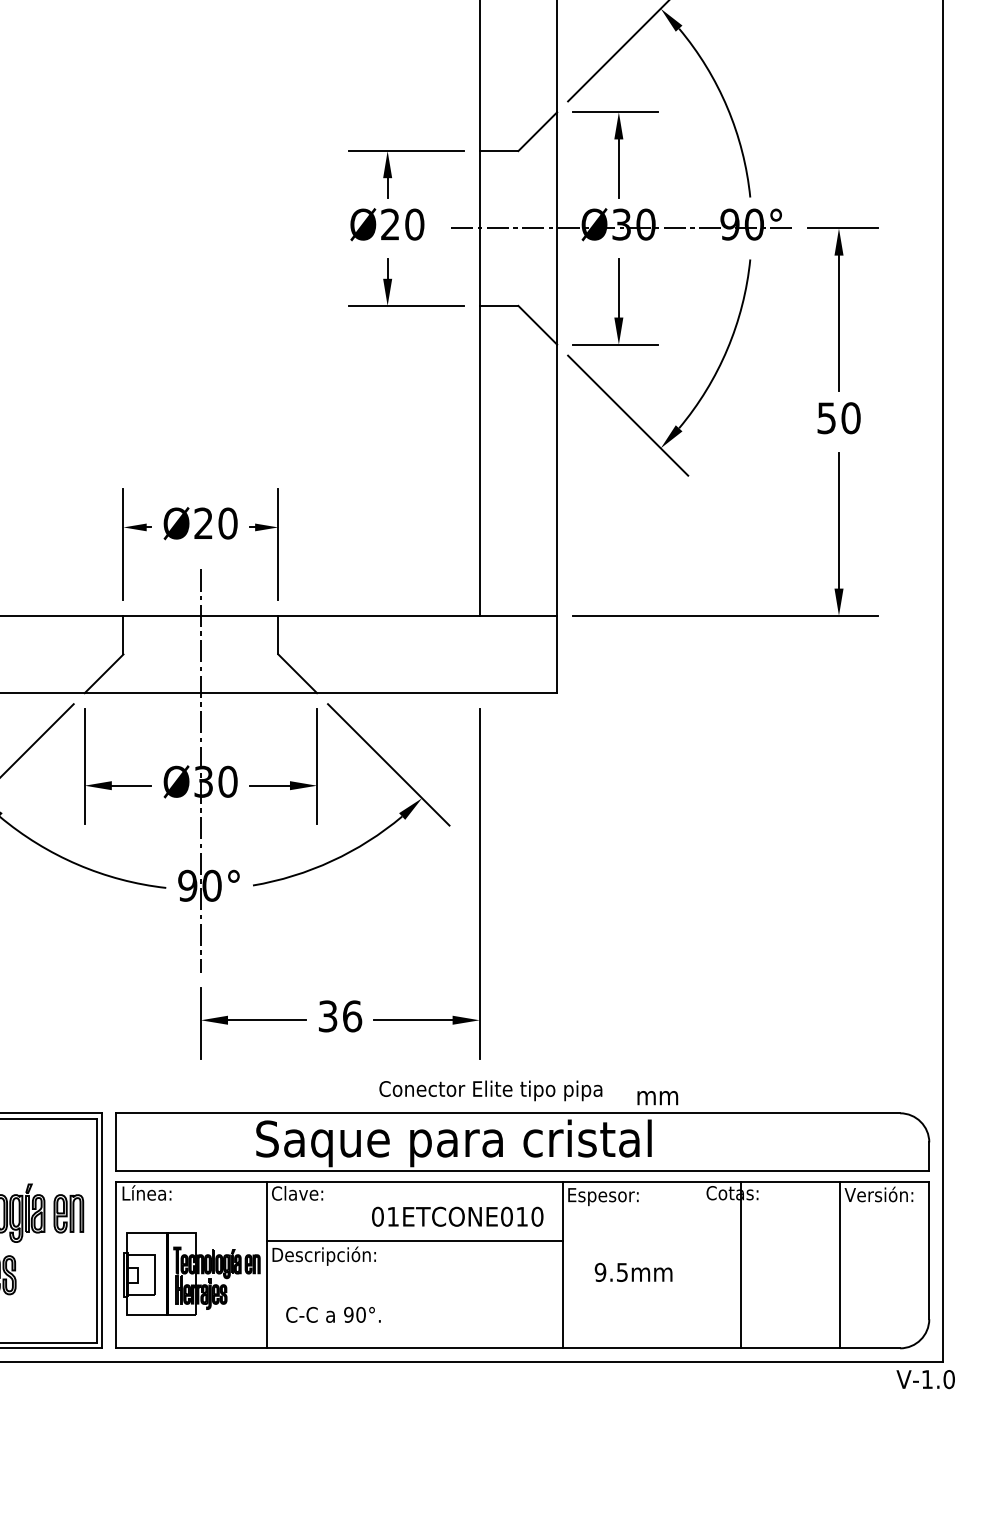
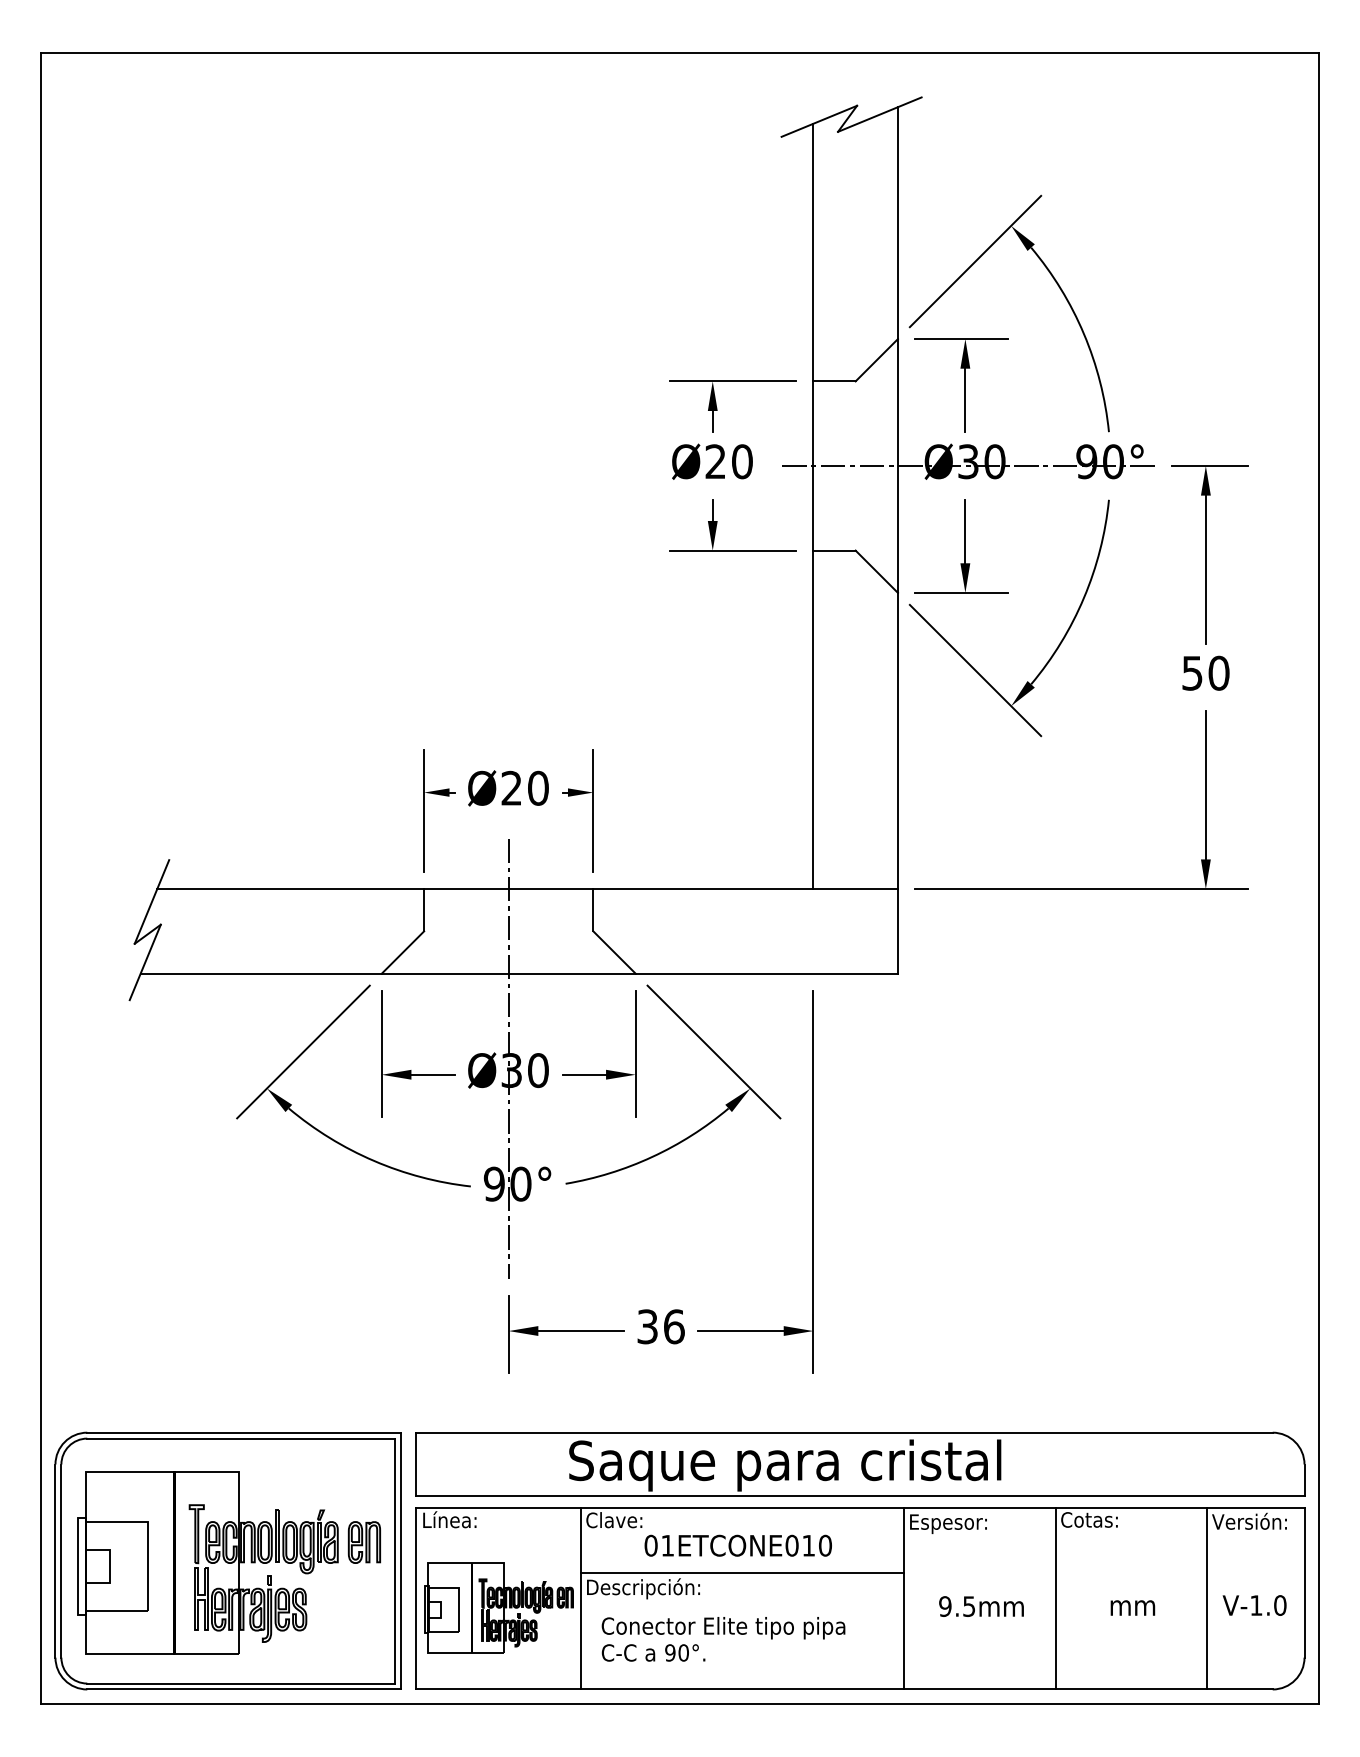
text: (490, 1091) -> (723, 1628), moved
text: (657, 1097) -> (1132, 1607), moved
text: (456, 1216) -> (737, 1545), moved
line: (740, 1265) -> (1055, 1598), moved
text: (925, 1379) -> (1254, 1605), moved

